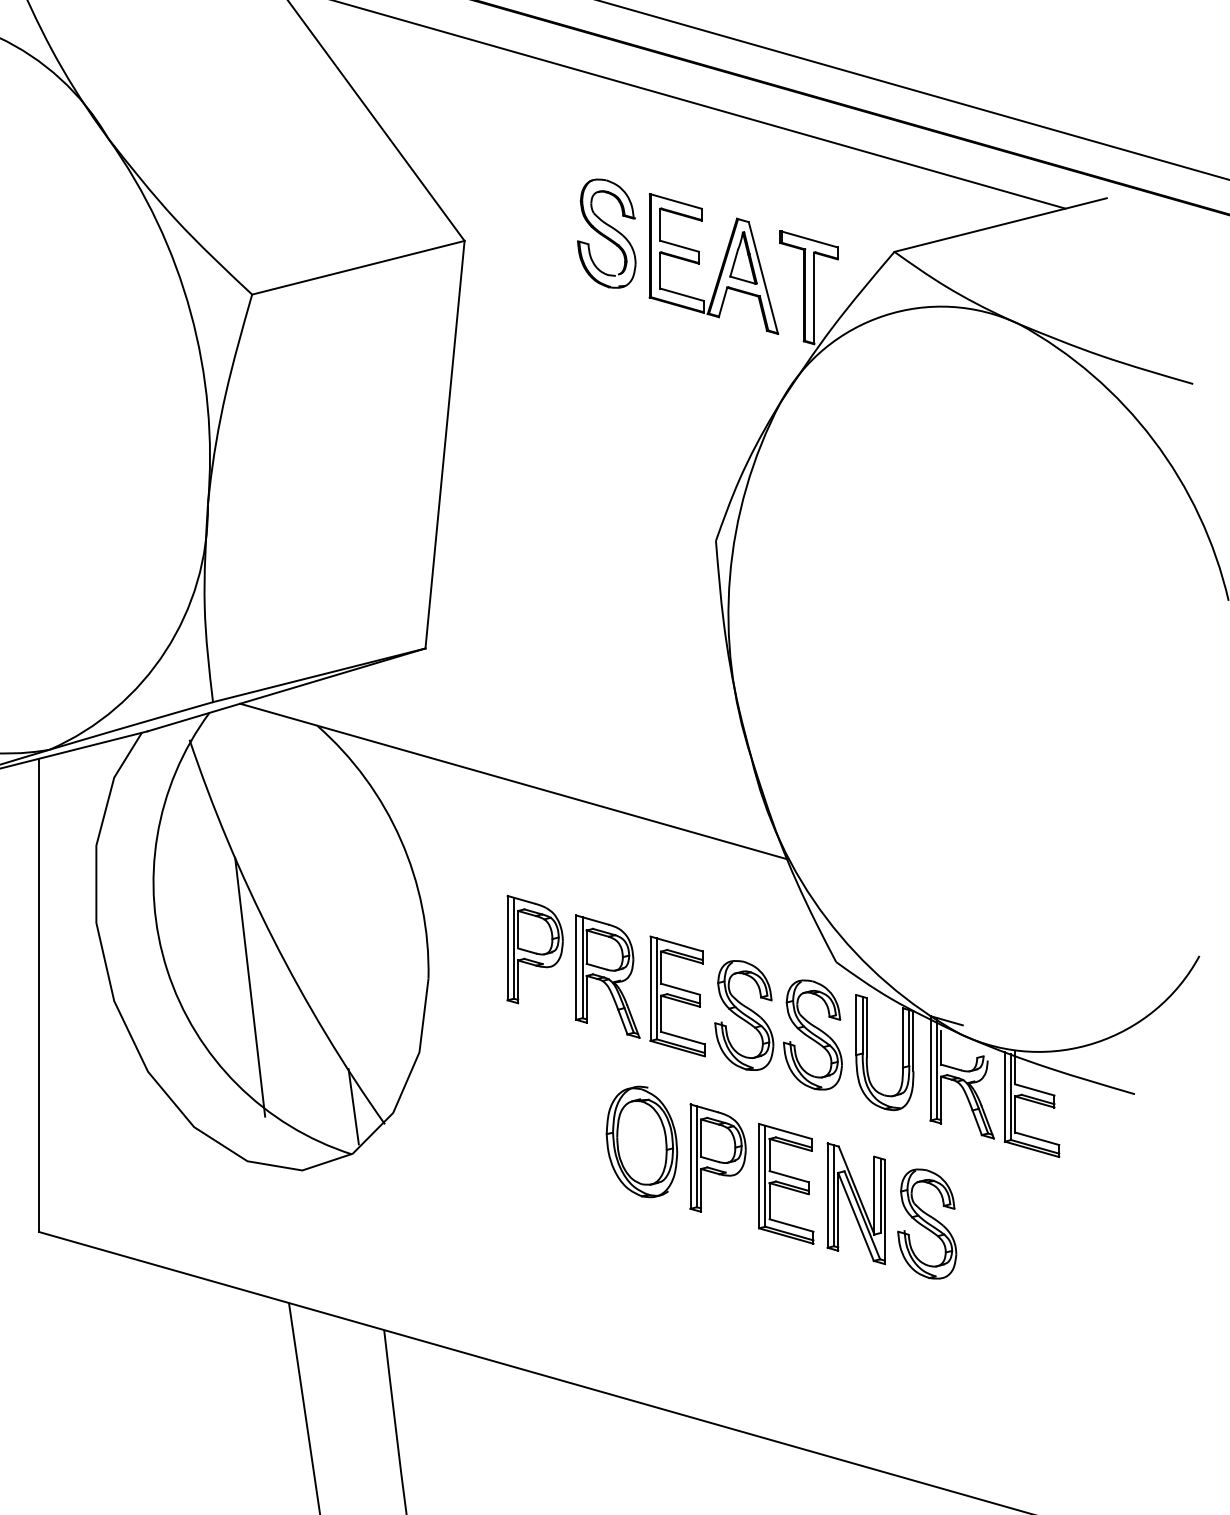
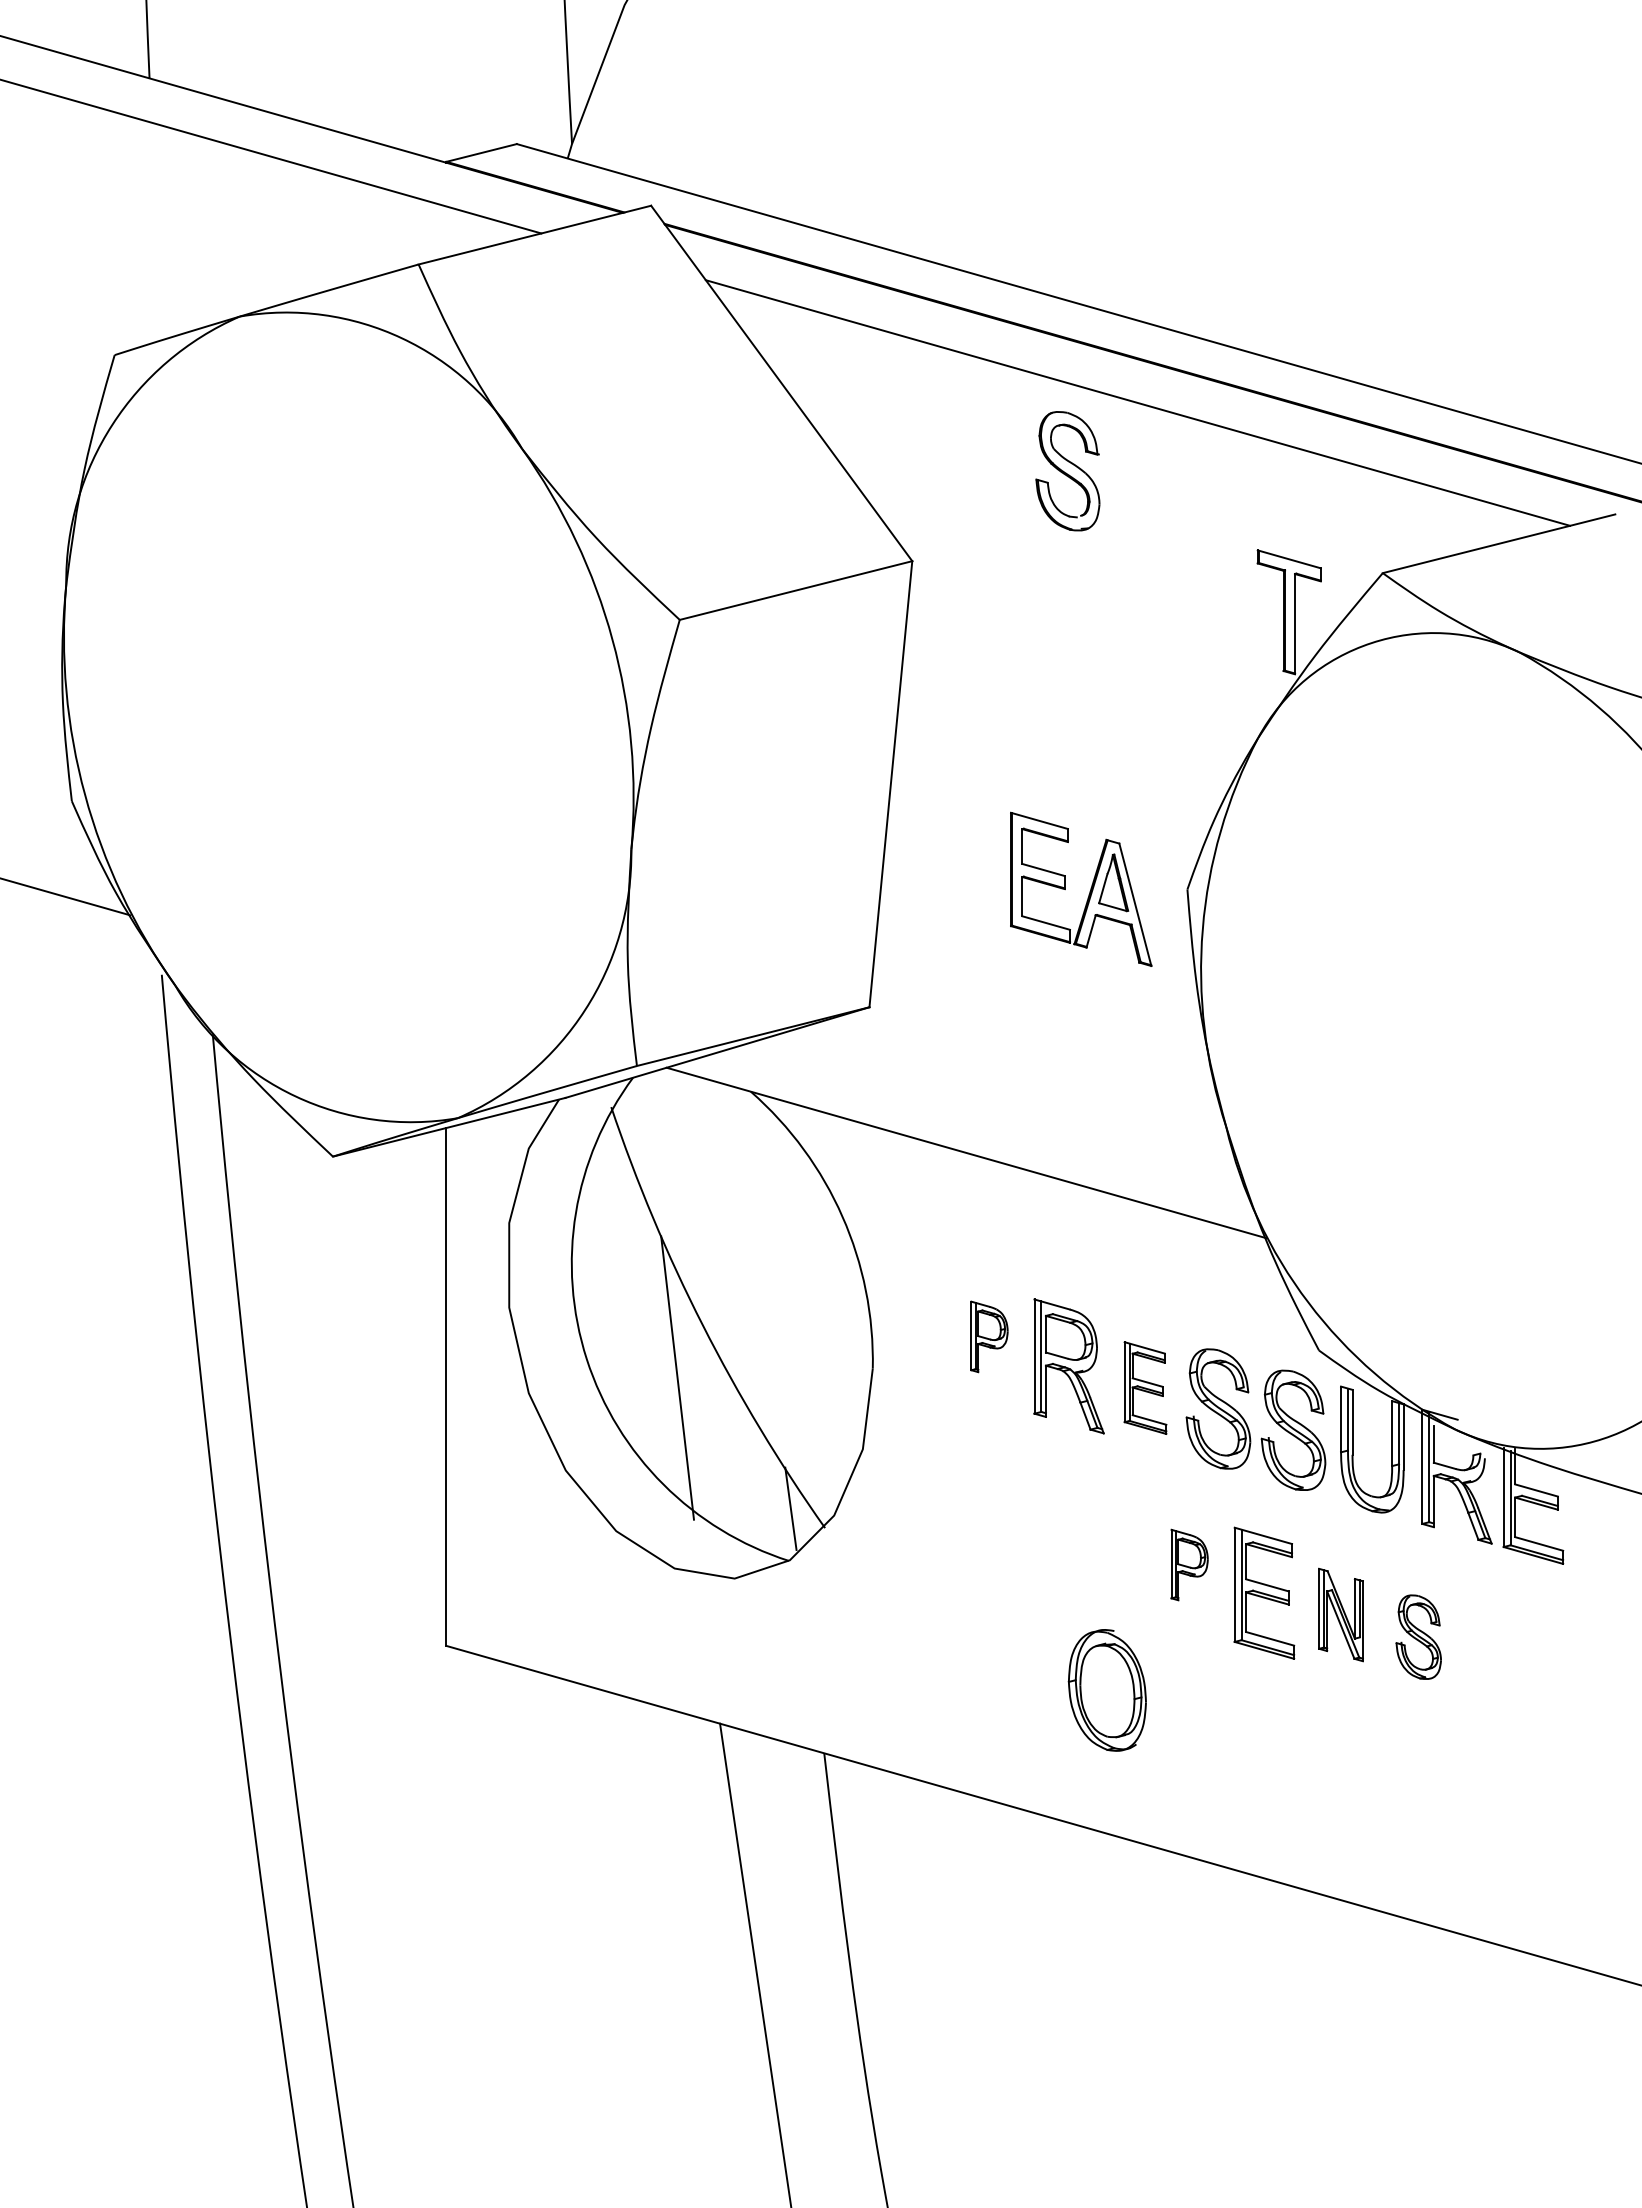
part: (606, 233) -> (1067, 471), moved
part: (721, 265) -> (1089, 891), moved
part: (535, 949) -> (989, 1336), size x0.6
part: (677, 995) -> (1145, 1387), size x0.7
part: (641, 1142) -> (1106, 1690), moved
part: (717, 1157) -> (1189, 1564), size x0.6
part: (855, 1203) -> (1340, 1614), size x0.7
part: (927, 1223) -> (1418, 1636), size x0.7

